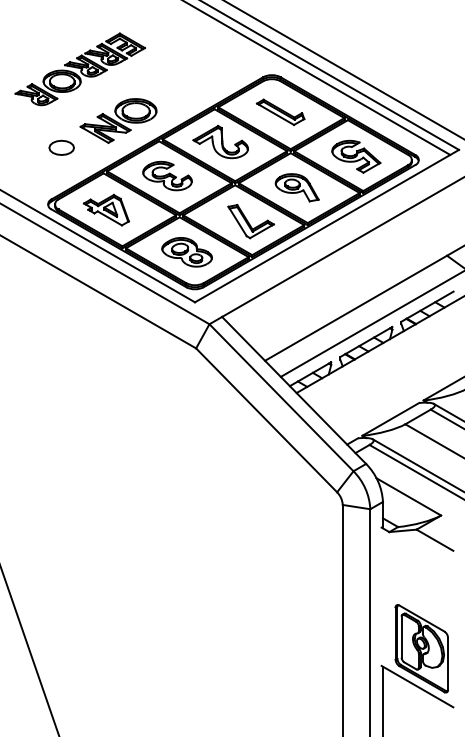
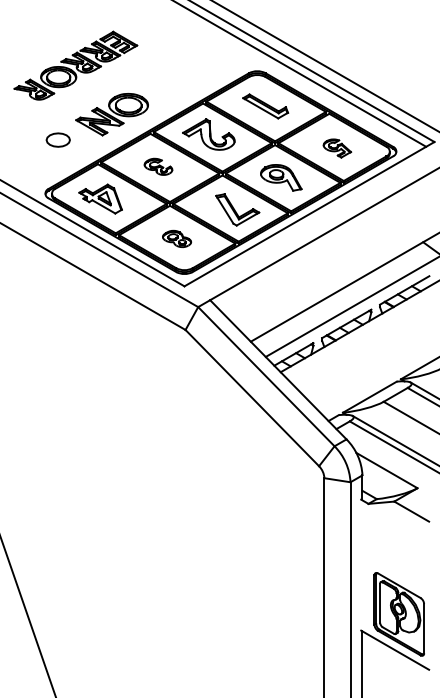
part: (356, 156) -> (337, 148), size x0.6
part: (167, 175) -> (158, 166), size x0.6
part: (186, 251) -> (176, 238), size x0.6

